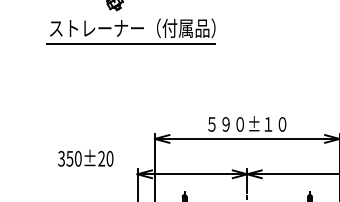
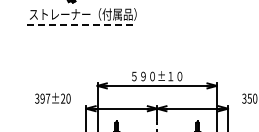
line: (130, 43) -> (81, 24), solid -> dashed
text: (74, 158) -> (45, 98), 350±20 -> 397±20

